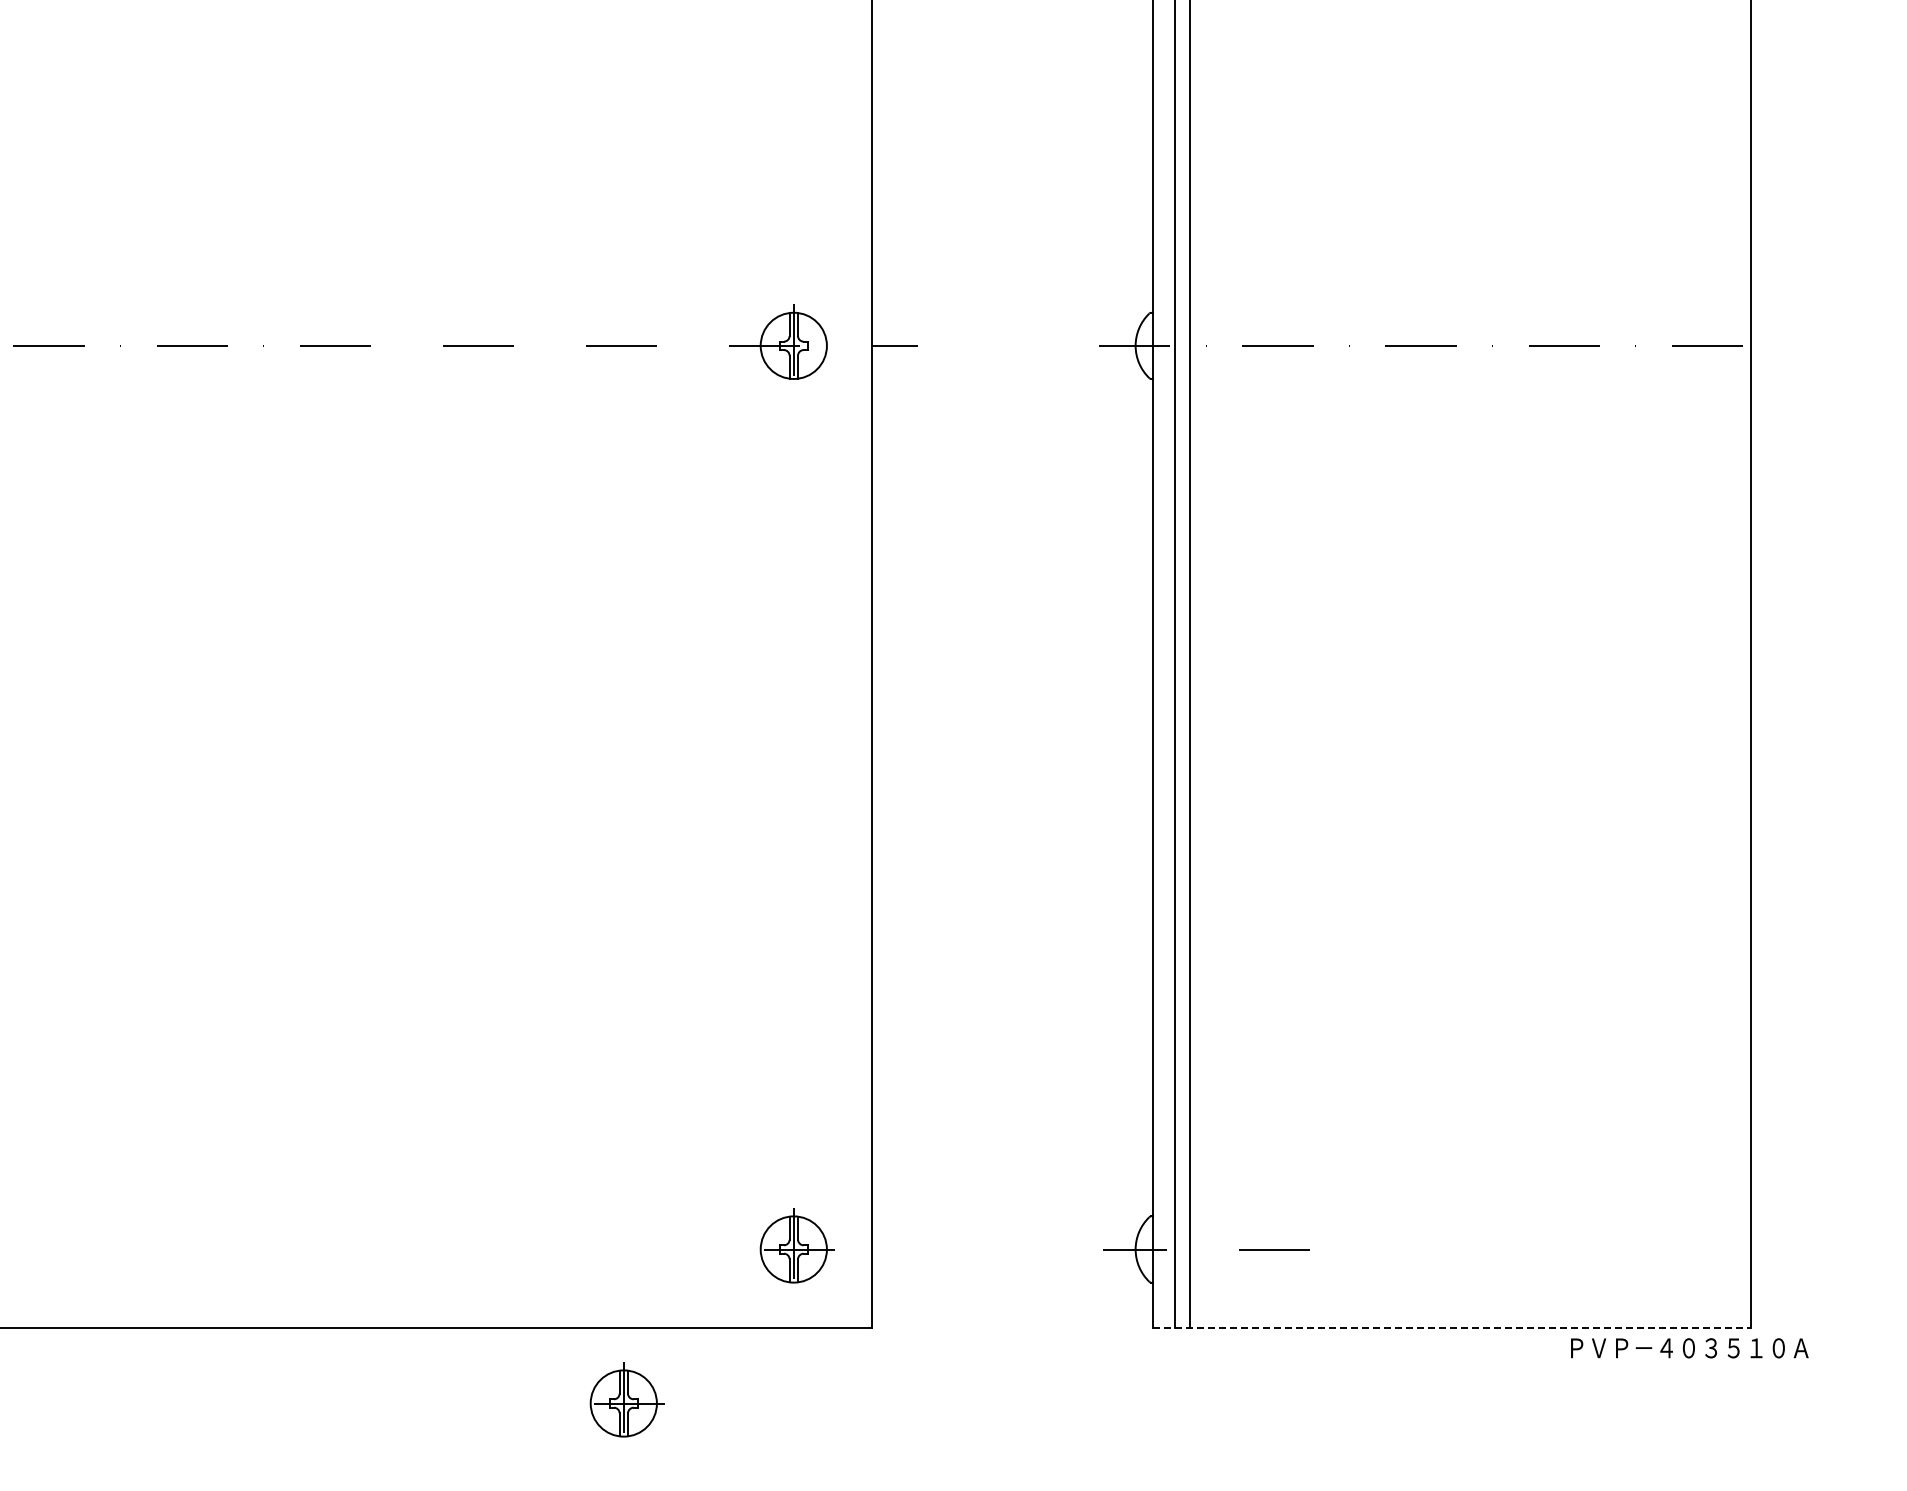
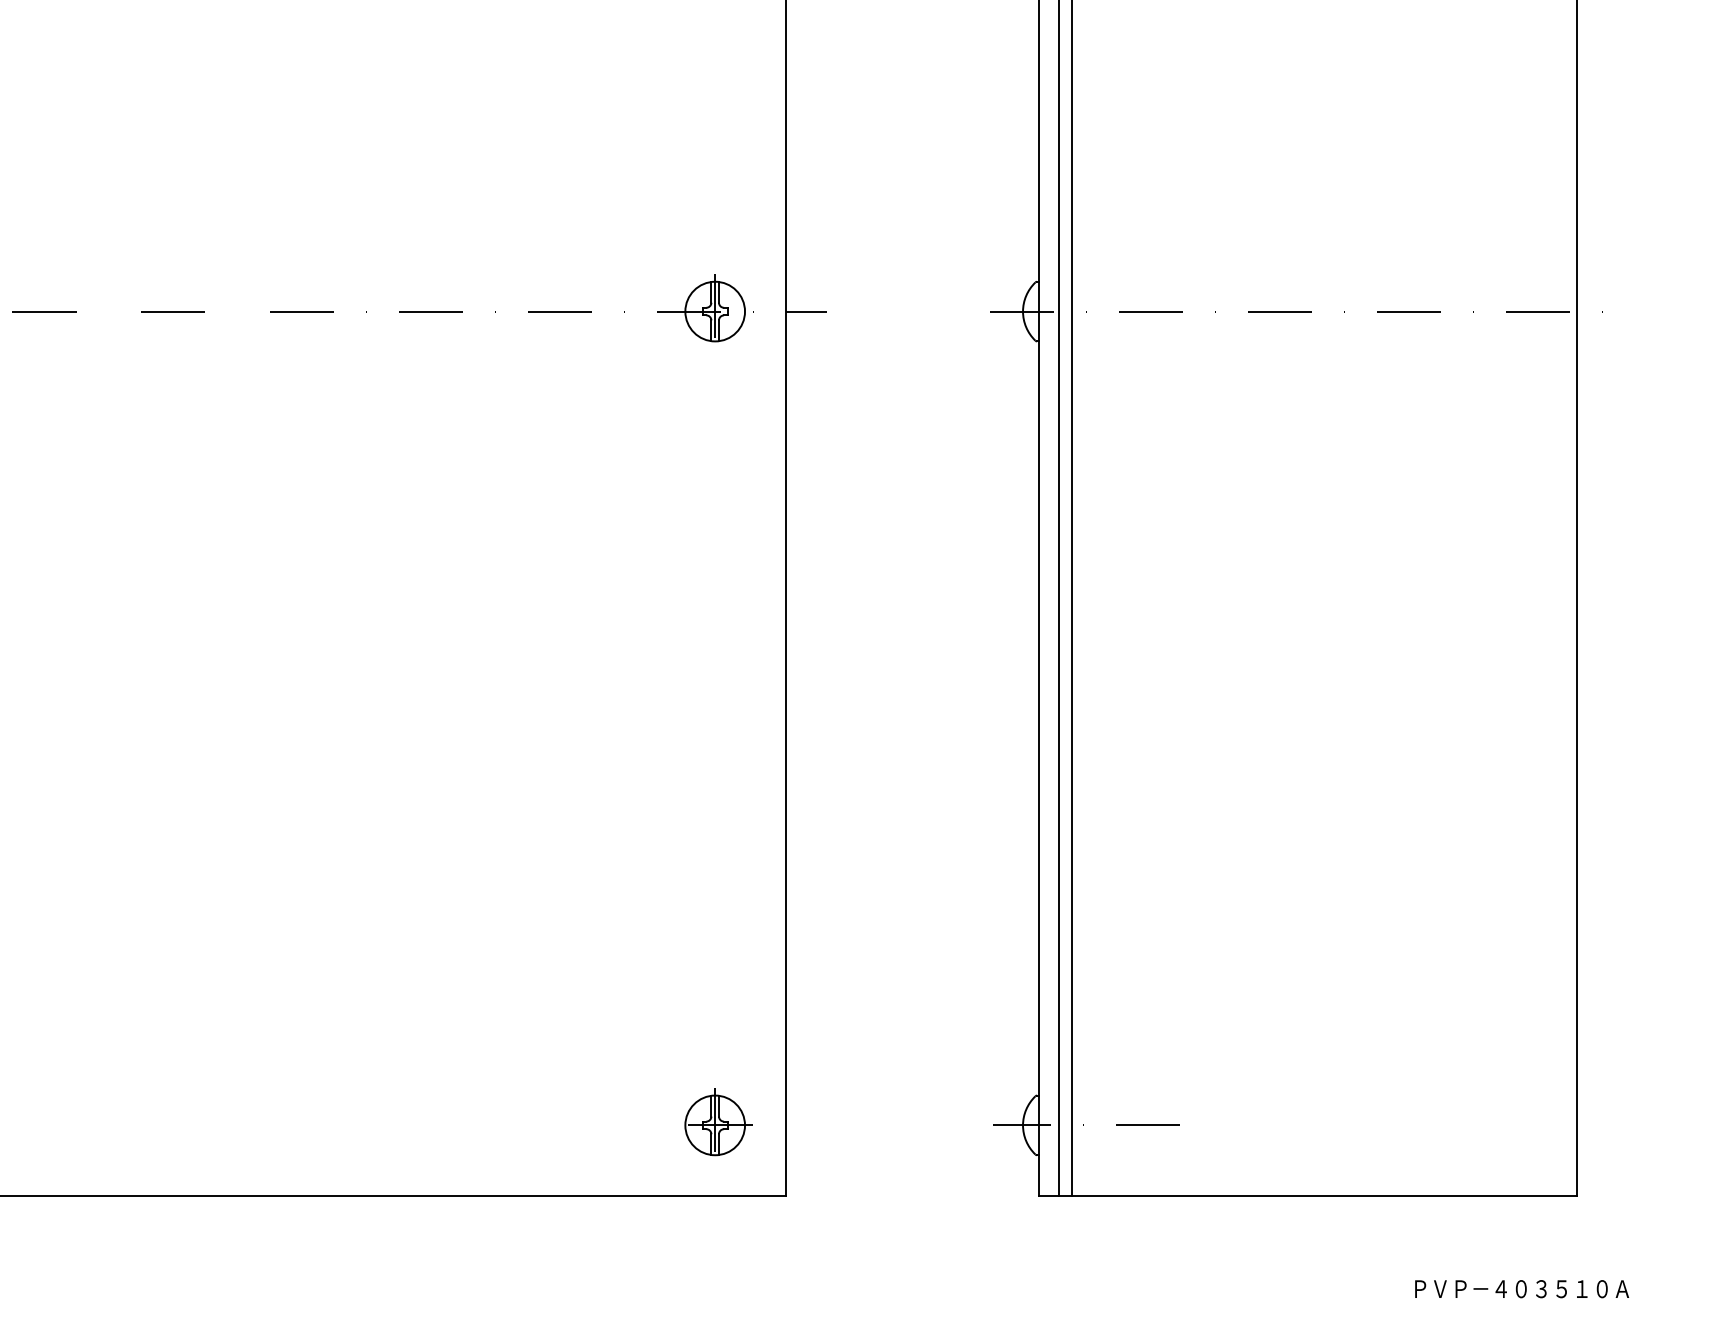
line: (1451, 1328) -> (1307, 1196), dashed -> solid
text: (1689, 1348) -> (1521, 1289), moved
part: (626, 1399) -> (564, 1260), removed

